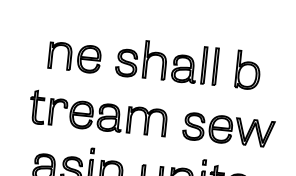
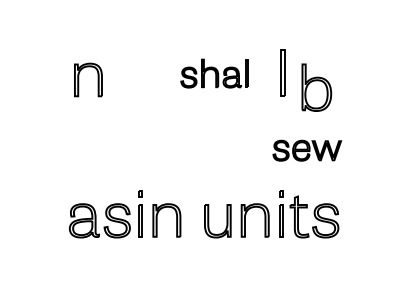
part: (89, 58) -> (124, 79), removed
part: (161, 61) -> (214, 73), size x0.6
part: (248, 70) -> (316, 87), moved
part: (97, 113) -> (142, 146), removed
part: (228, 130) -> (307, 150), size x0.6

